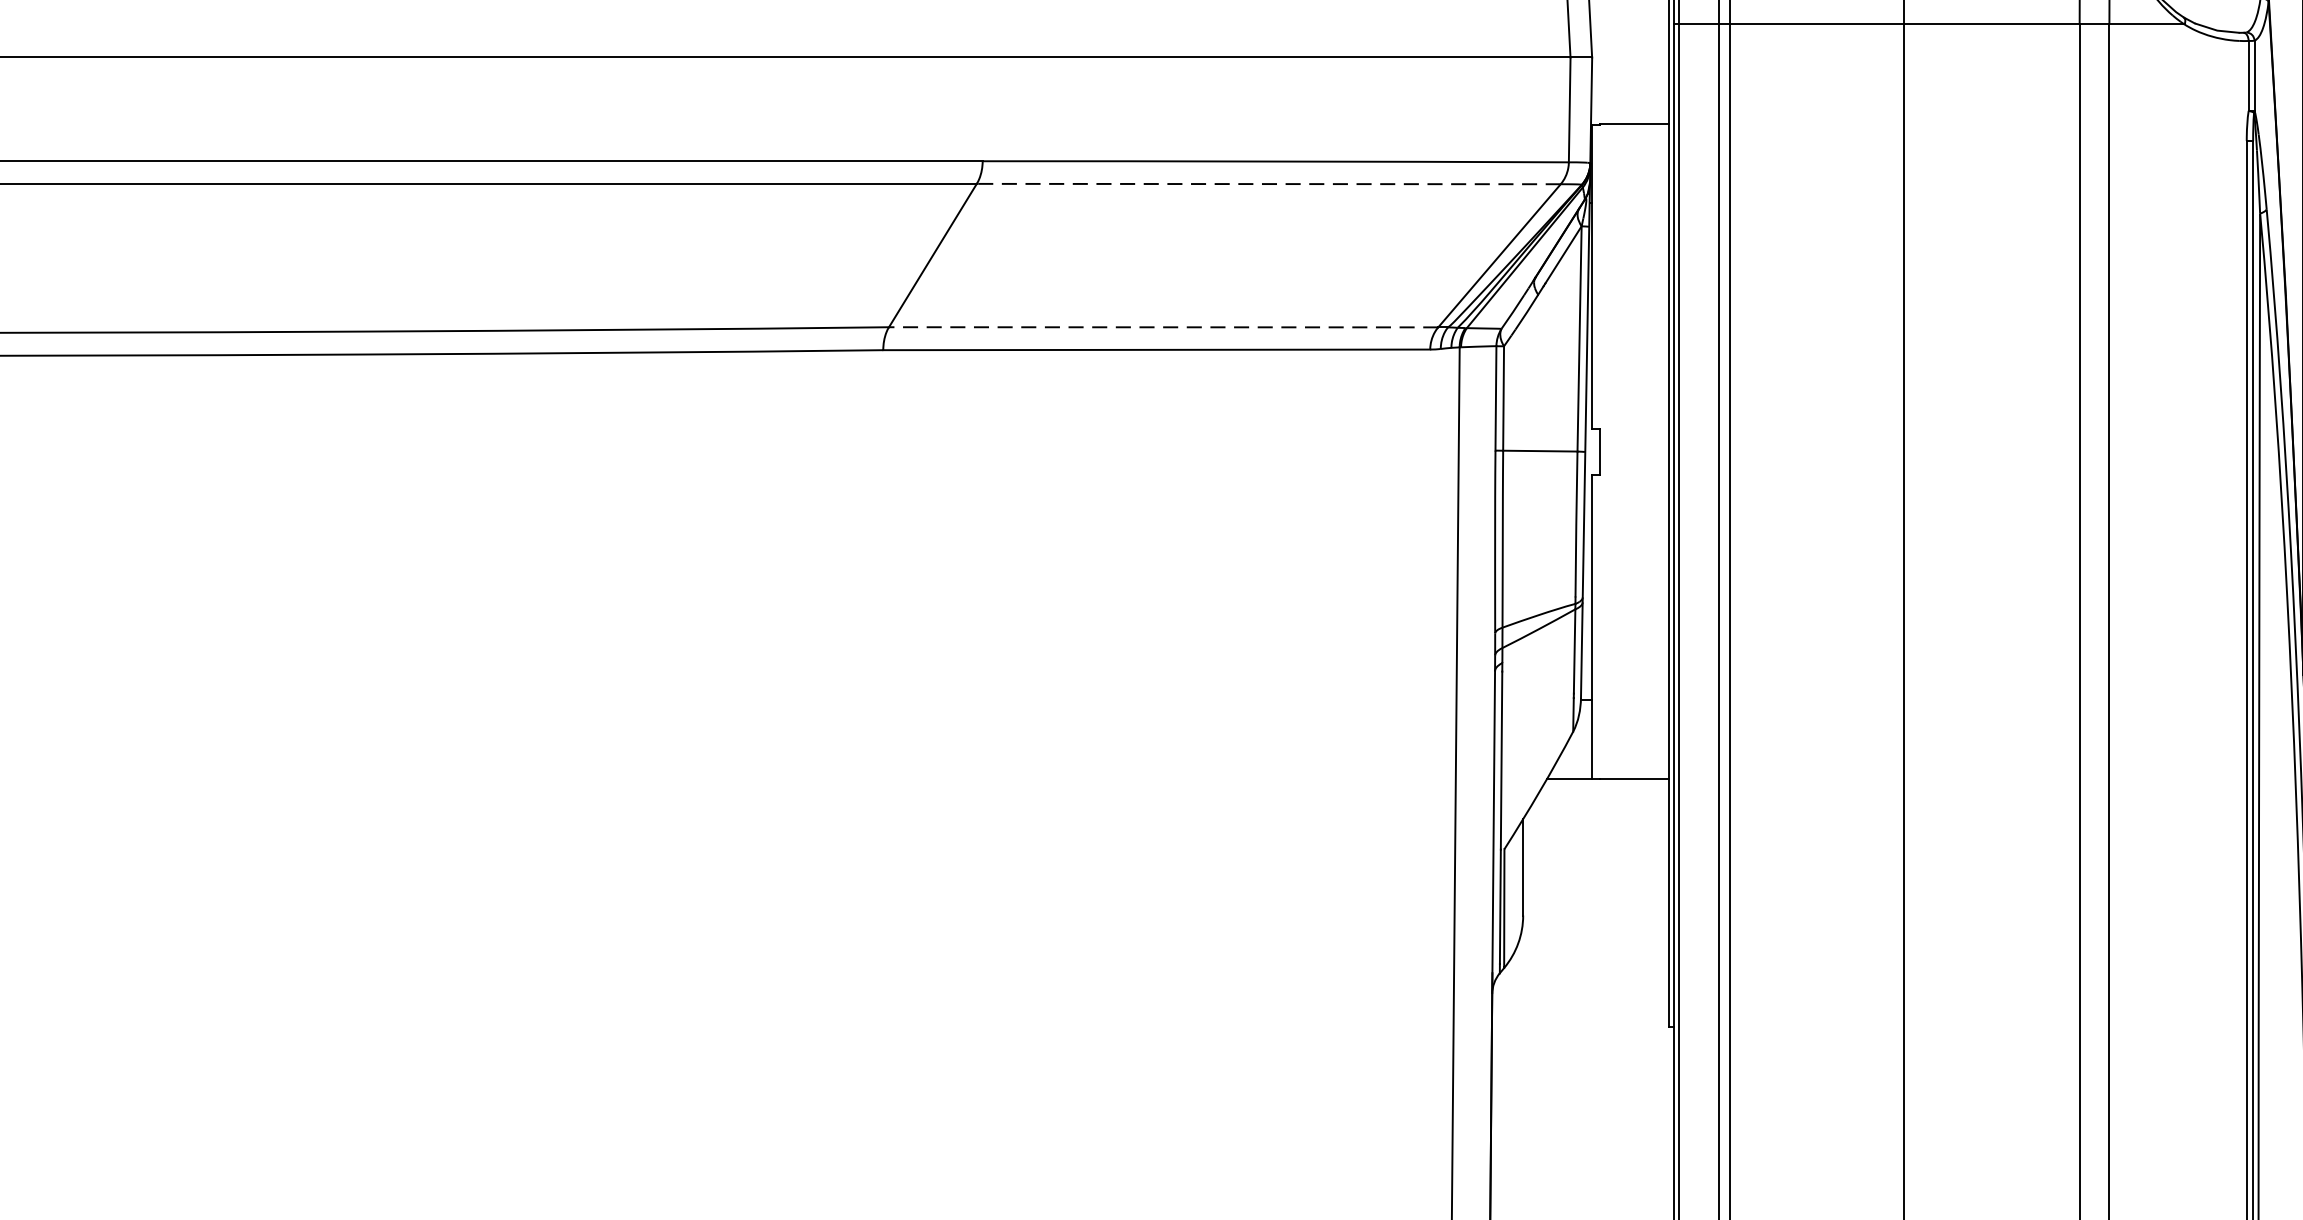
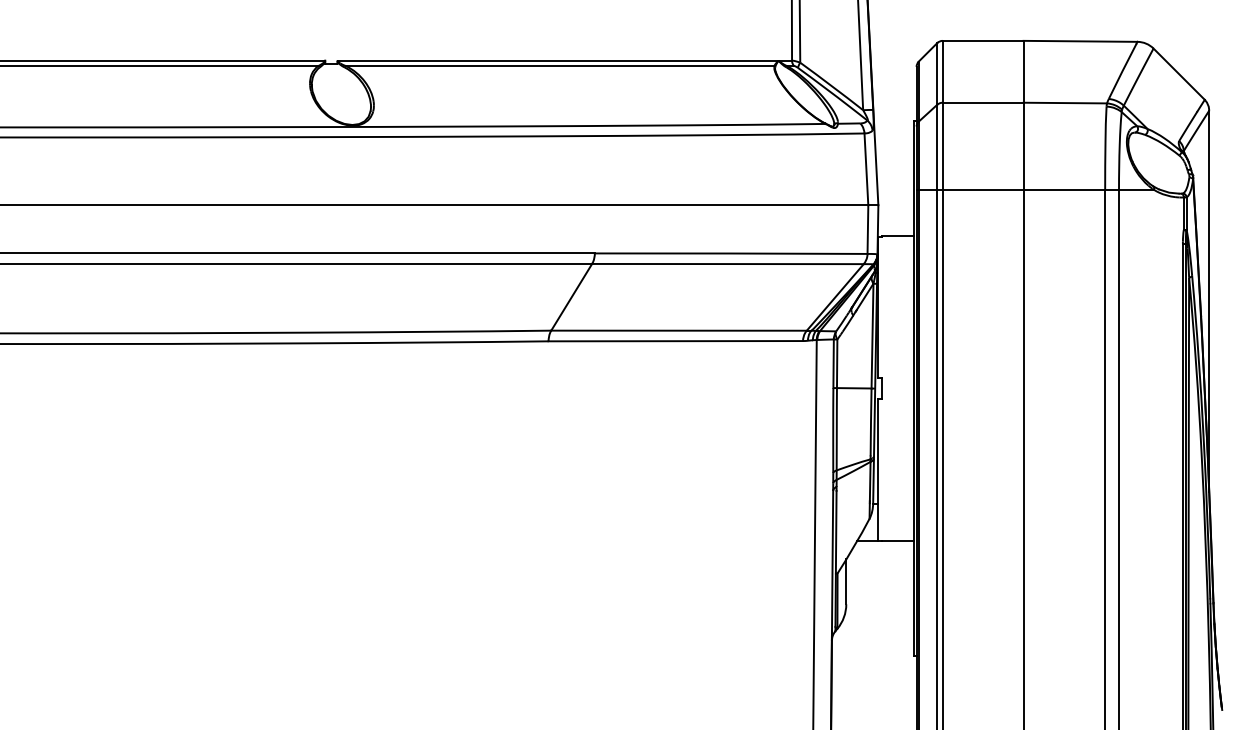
line: (1267, 185) -> (727, 264), dashed -> solid
line: (1164, 326) -> (679, 330), dashed -> solid

